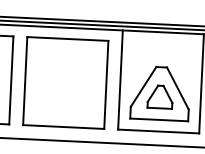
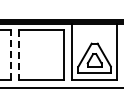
line: (10, 81) -> (10, 55), solid -> dashed
line: (24, 81) -> (18, 55), solid -> dashed

